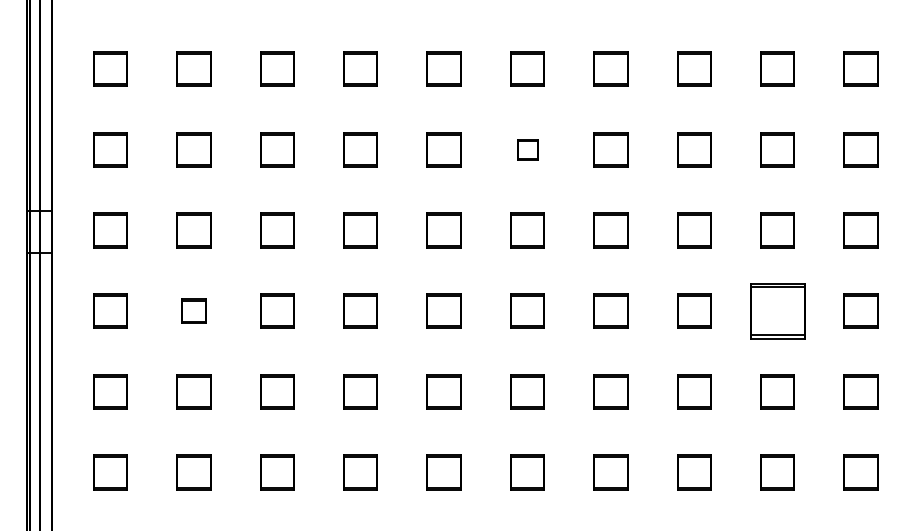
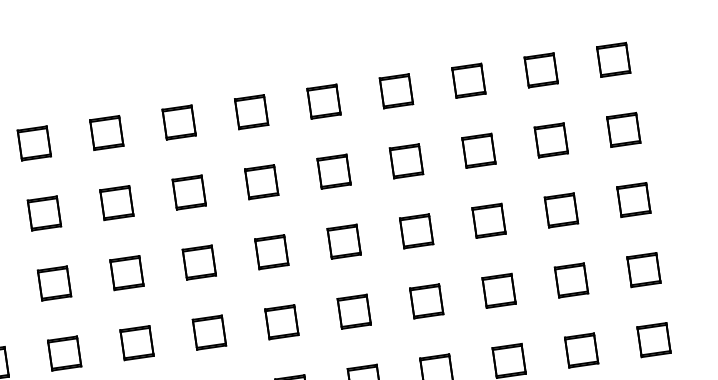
part: (527, 149) -> (334, 171), size x1.67
part: (193, 310) -> (64, 352), size x1.43
part: (777, 310) -> (571, 279), size x0.62

